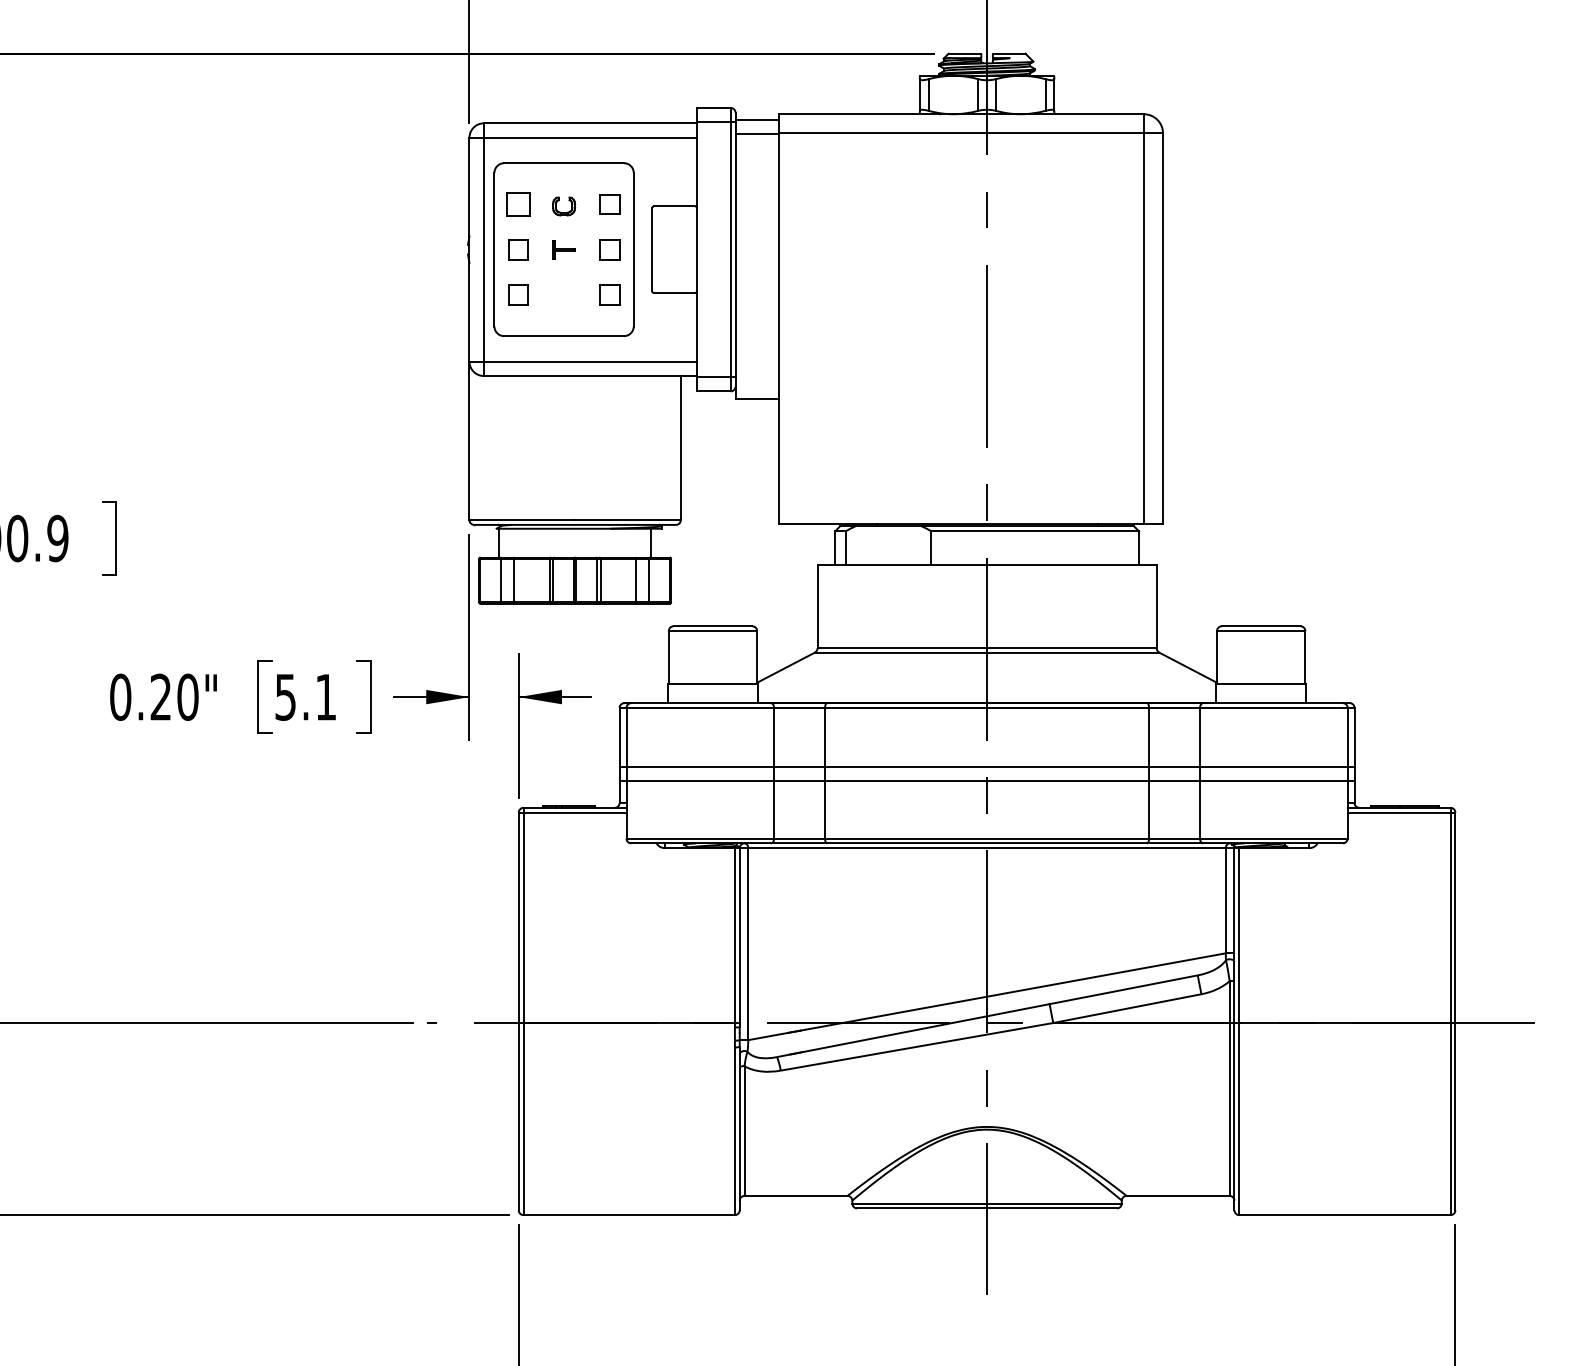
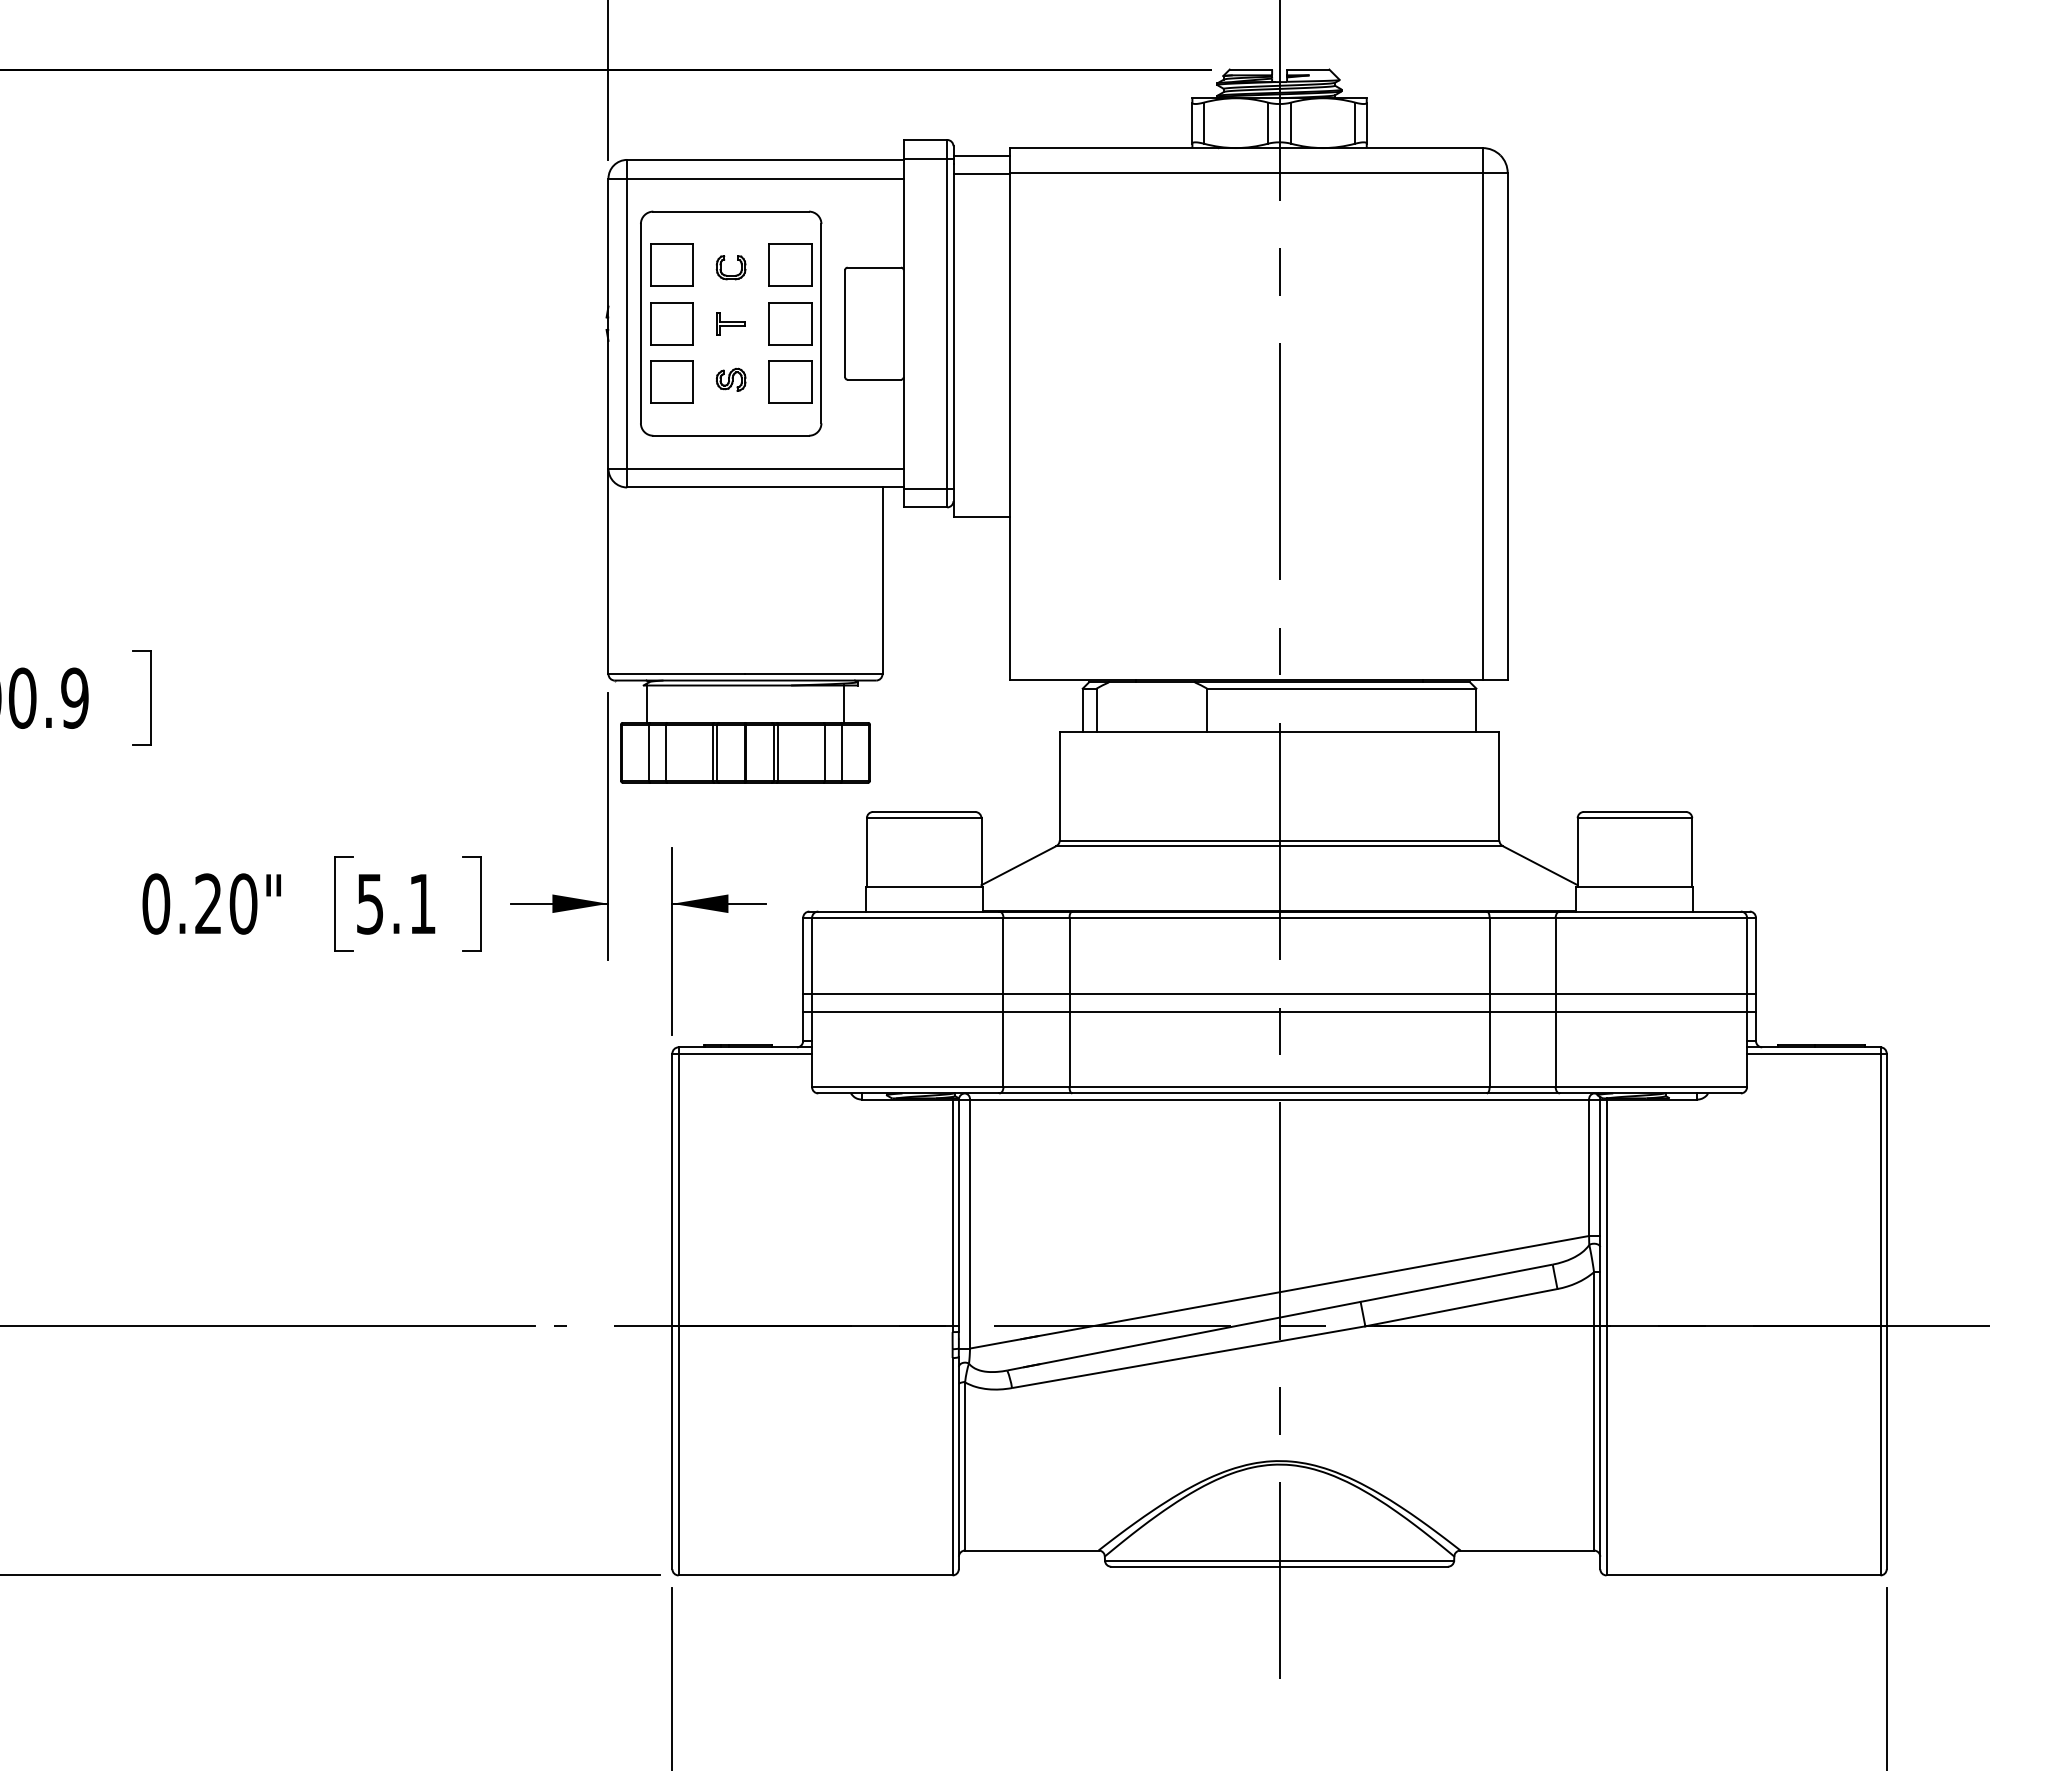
part: (518, 204) -> (671, 264), size x1.43
part: (609, 204) -> (790, 264), size x1.67
part: (518, 249) -> (671, 323), size x1.67
part: (609, 249) -> (790, 323), size x1.67
part: (563, 292) -> (730, 379), added
part: (518, 294) -> (671, 381), size x1.67
part: (609, 294) -> (790, 381), size x1.67

